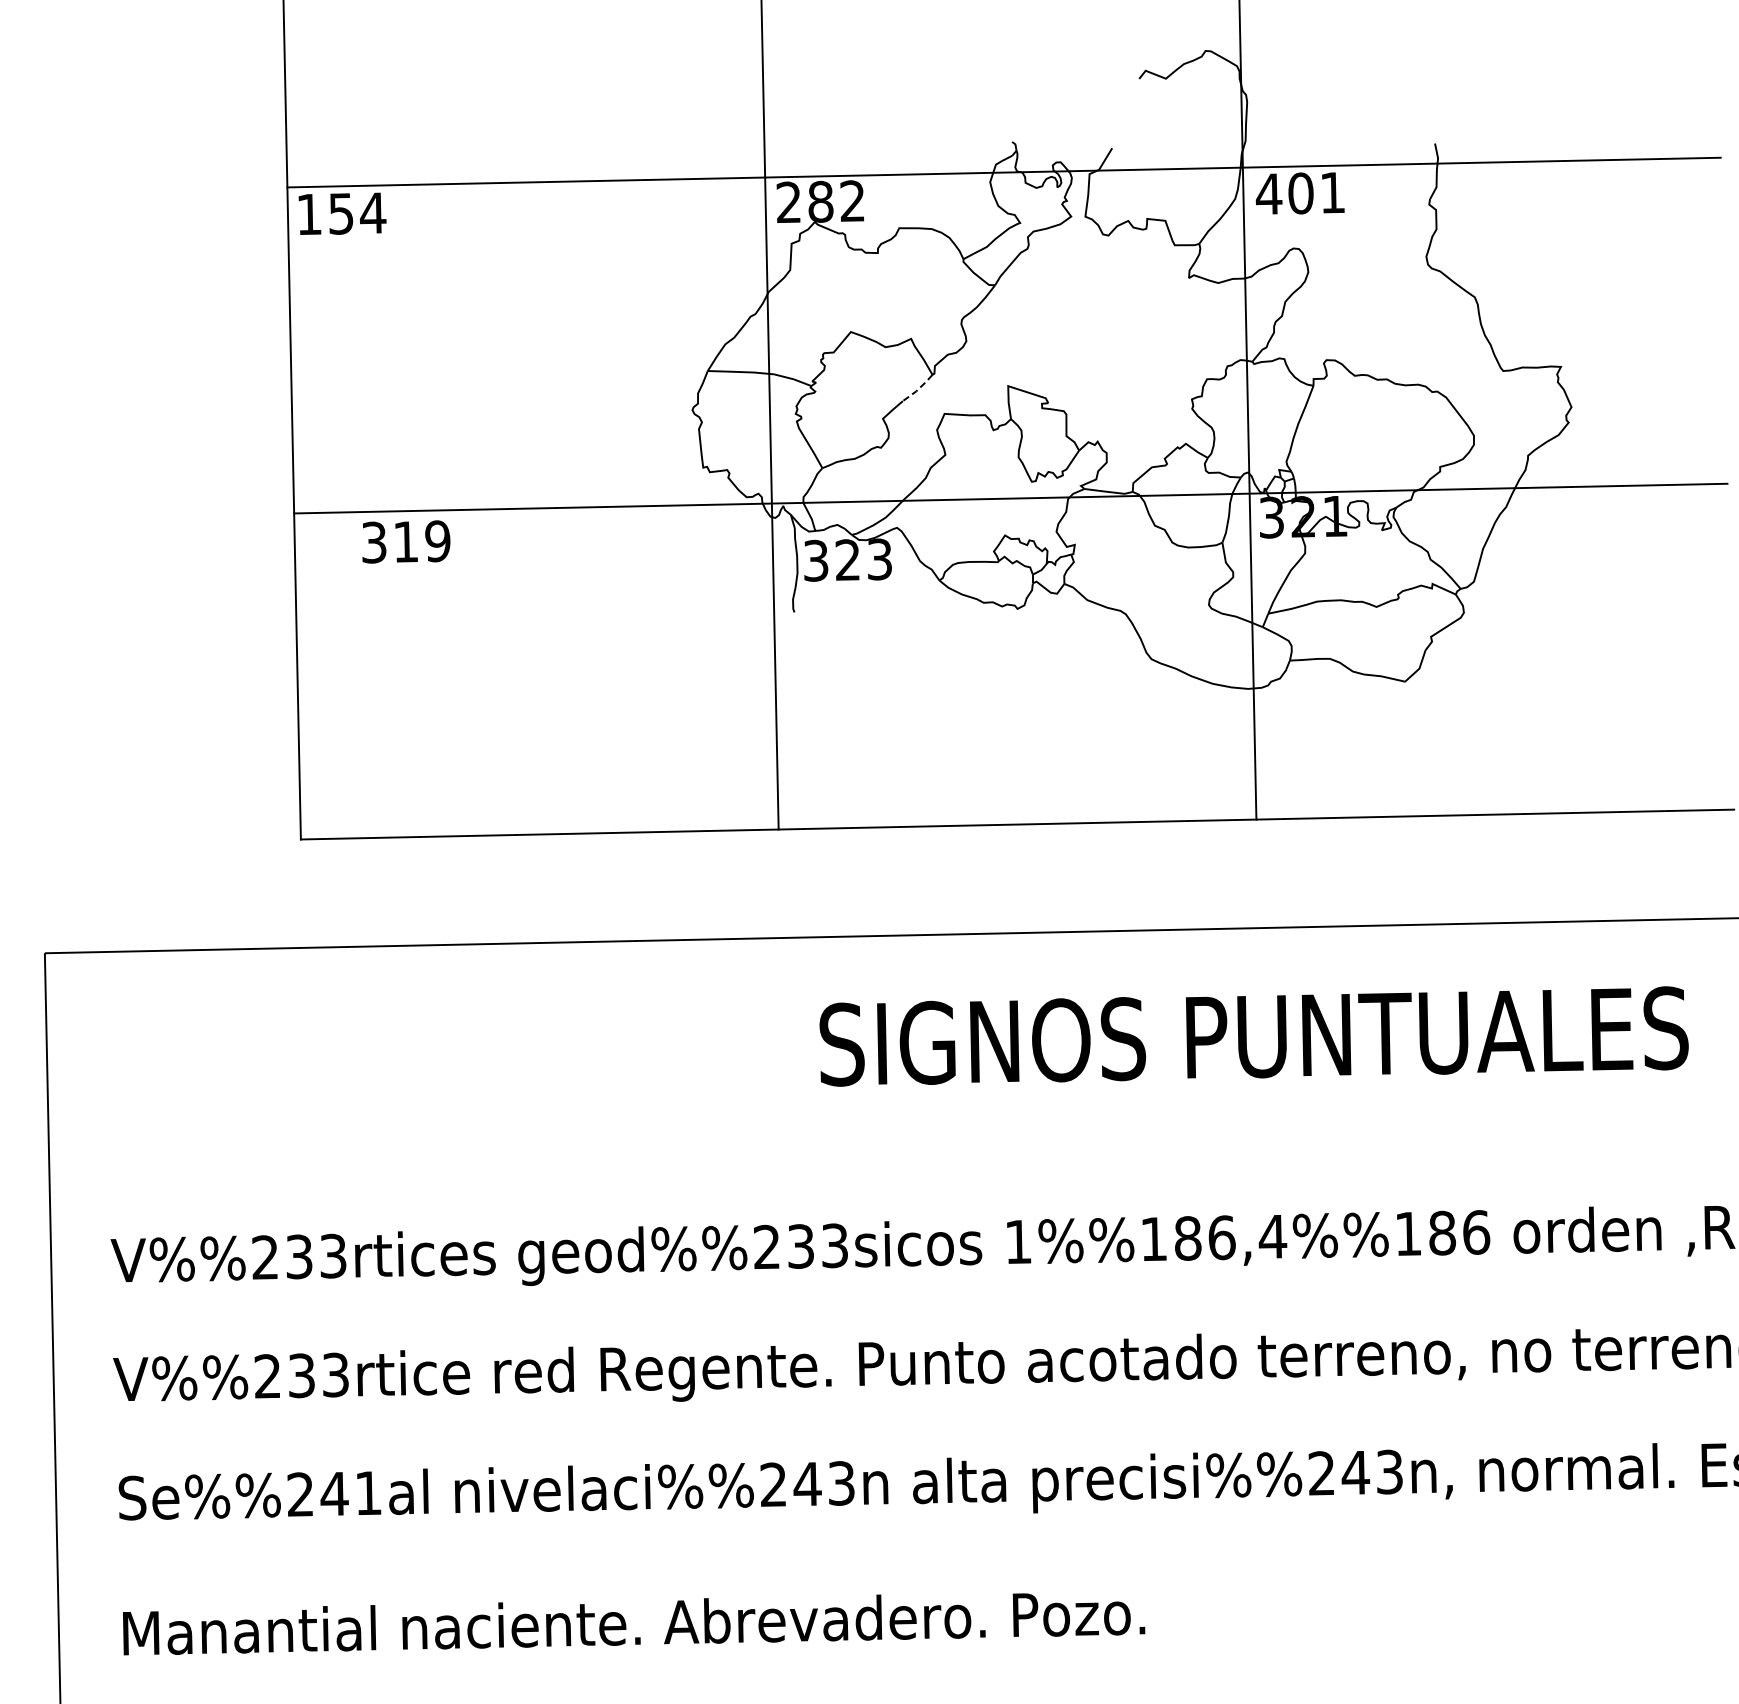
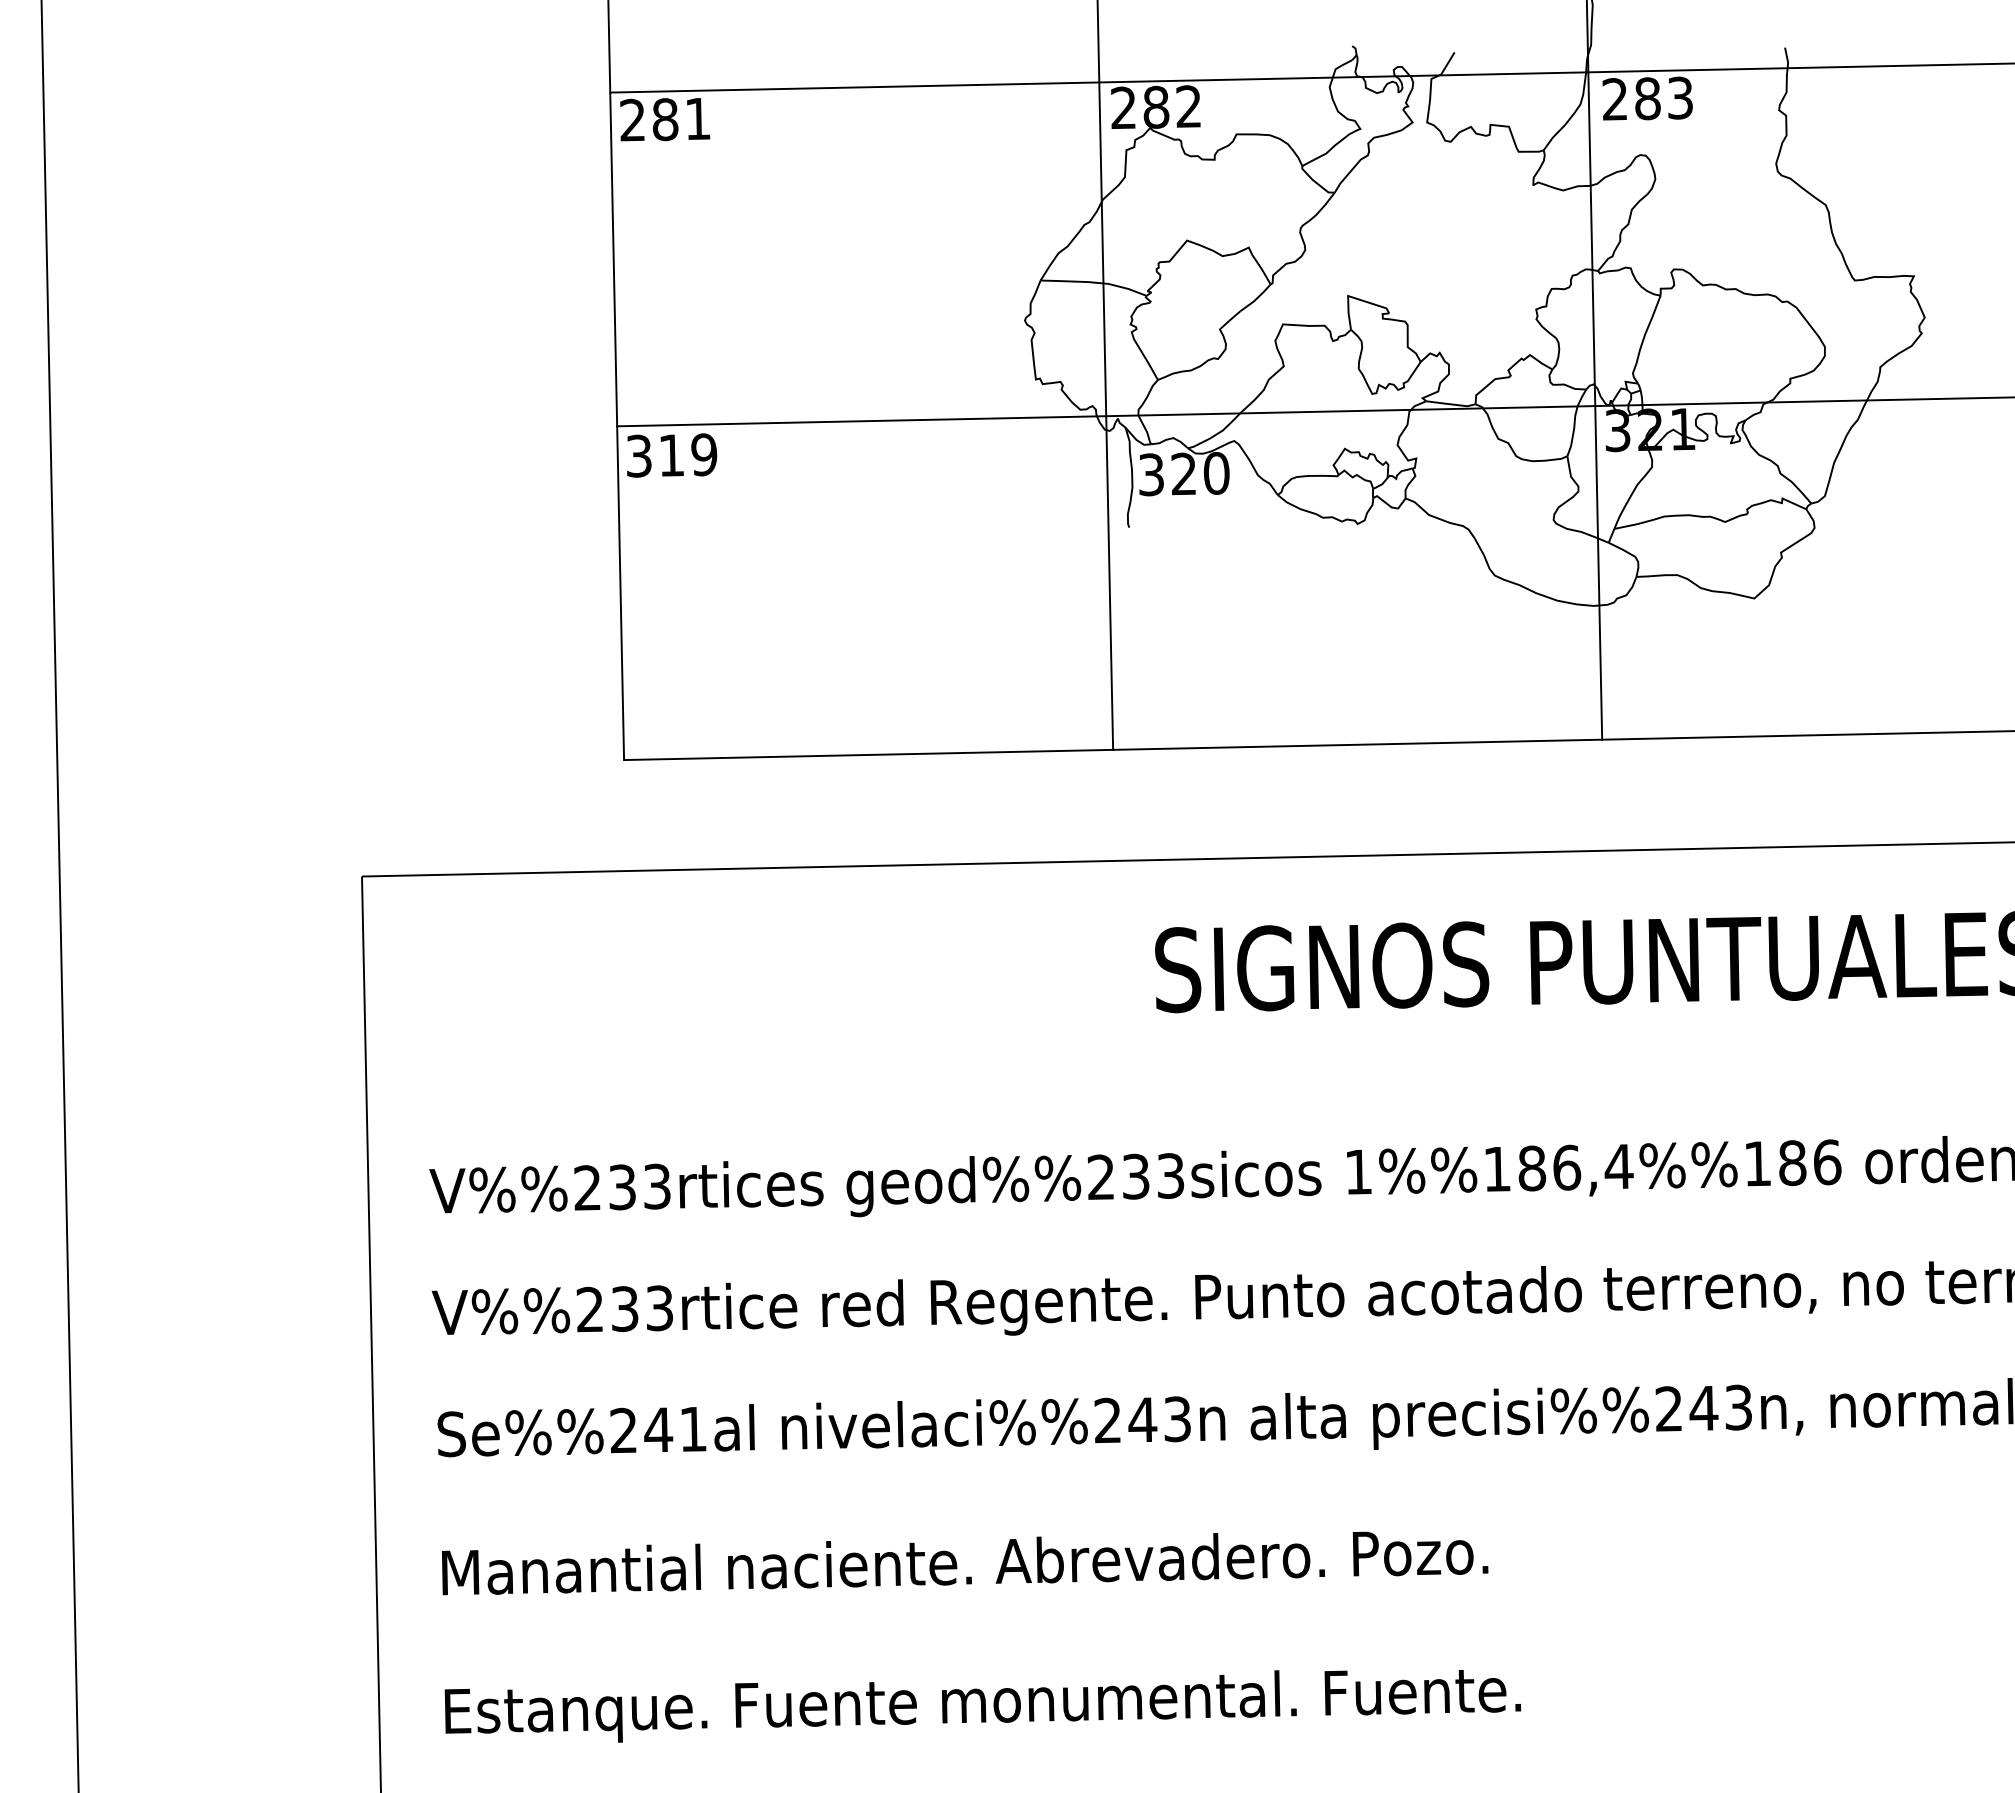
text: (1299, 193) -> (1646, 98), 401 -> 283
text: (341, 213) -> (665, 119), 154 -> 281
line: (918, 389) -> (1256, 299), dashed -> solid
text: (406, 541) -> (672, 455), moved
text: (879, 559) -> (1216, 473), 323 -> 320

